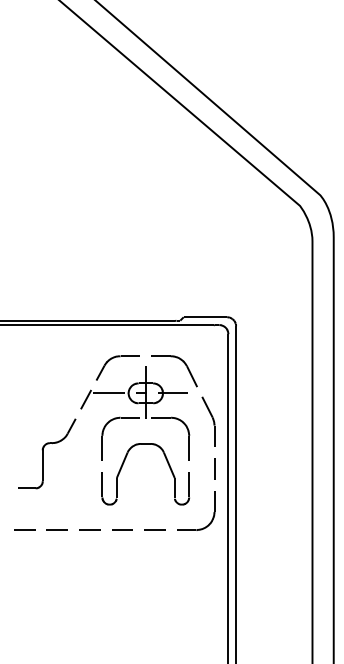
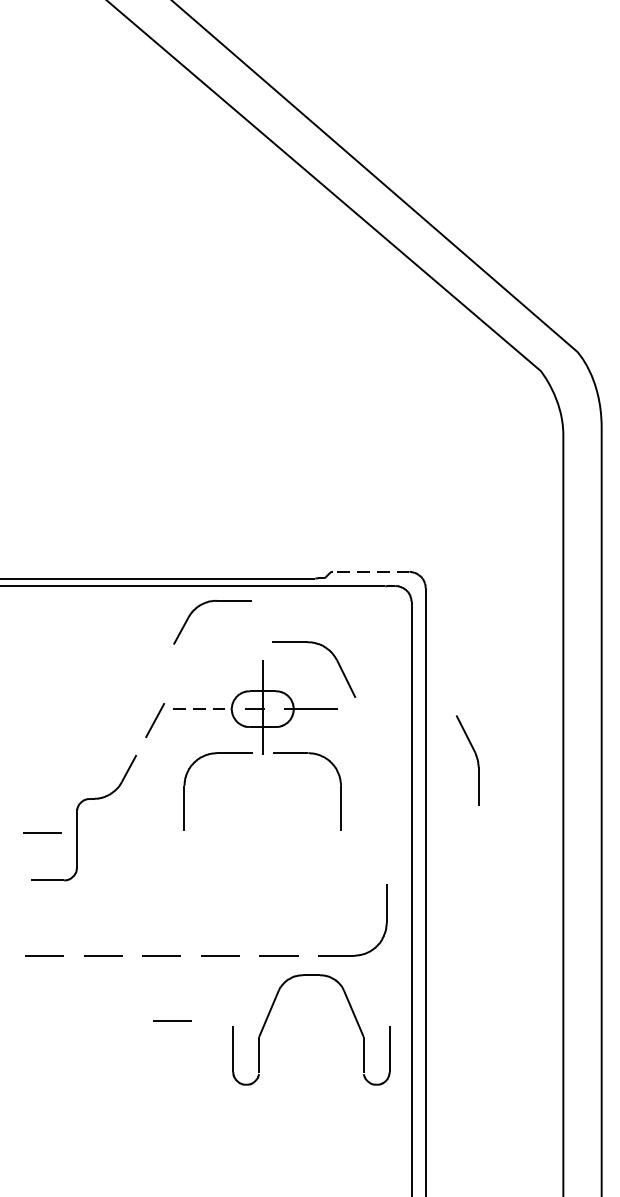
line: (205, 317) -> (370, 572), solid -> dashed
part: (112, 359) -> (202, 606), moved
line: (108, 393) -> (195, 709), solid -> dashed
part: (208, 421) -> (467, 759), moved
line: (23, 461) -> (42, 832), added
part: (123, 465) -> (271, 1014), moved
line: (214, 468) -> (386, 844), removed
line: (95, 565) -> (172, 1019), added

